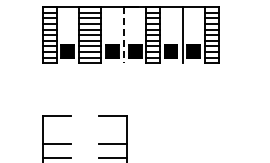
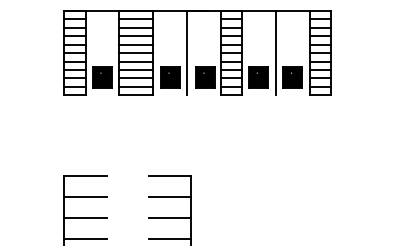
line: (123, 35) -> (186, 53), dashed -> solid
line: (56, 130) -> (85, 197), added
line: (112, 130) -> (169, 197), added

